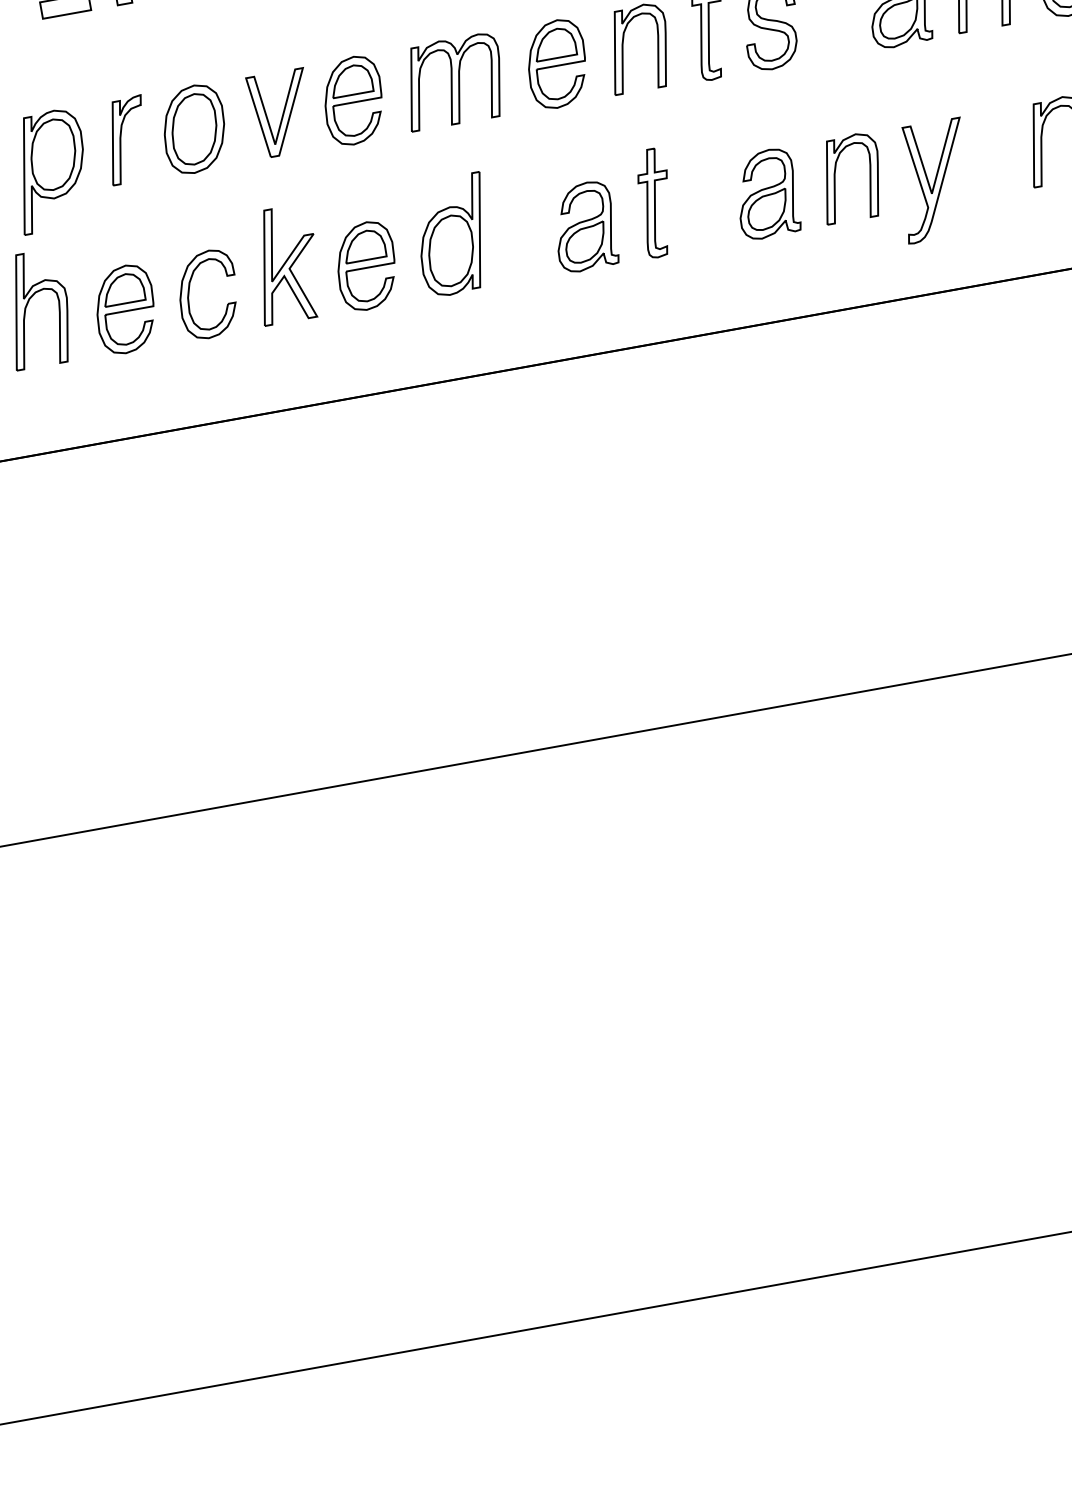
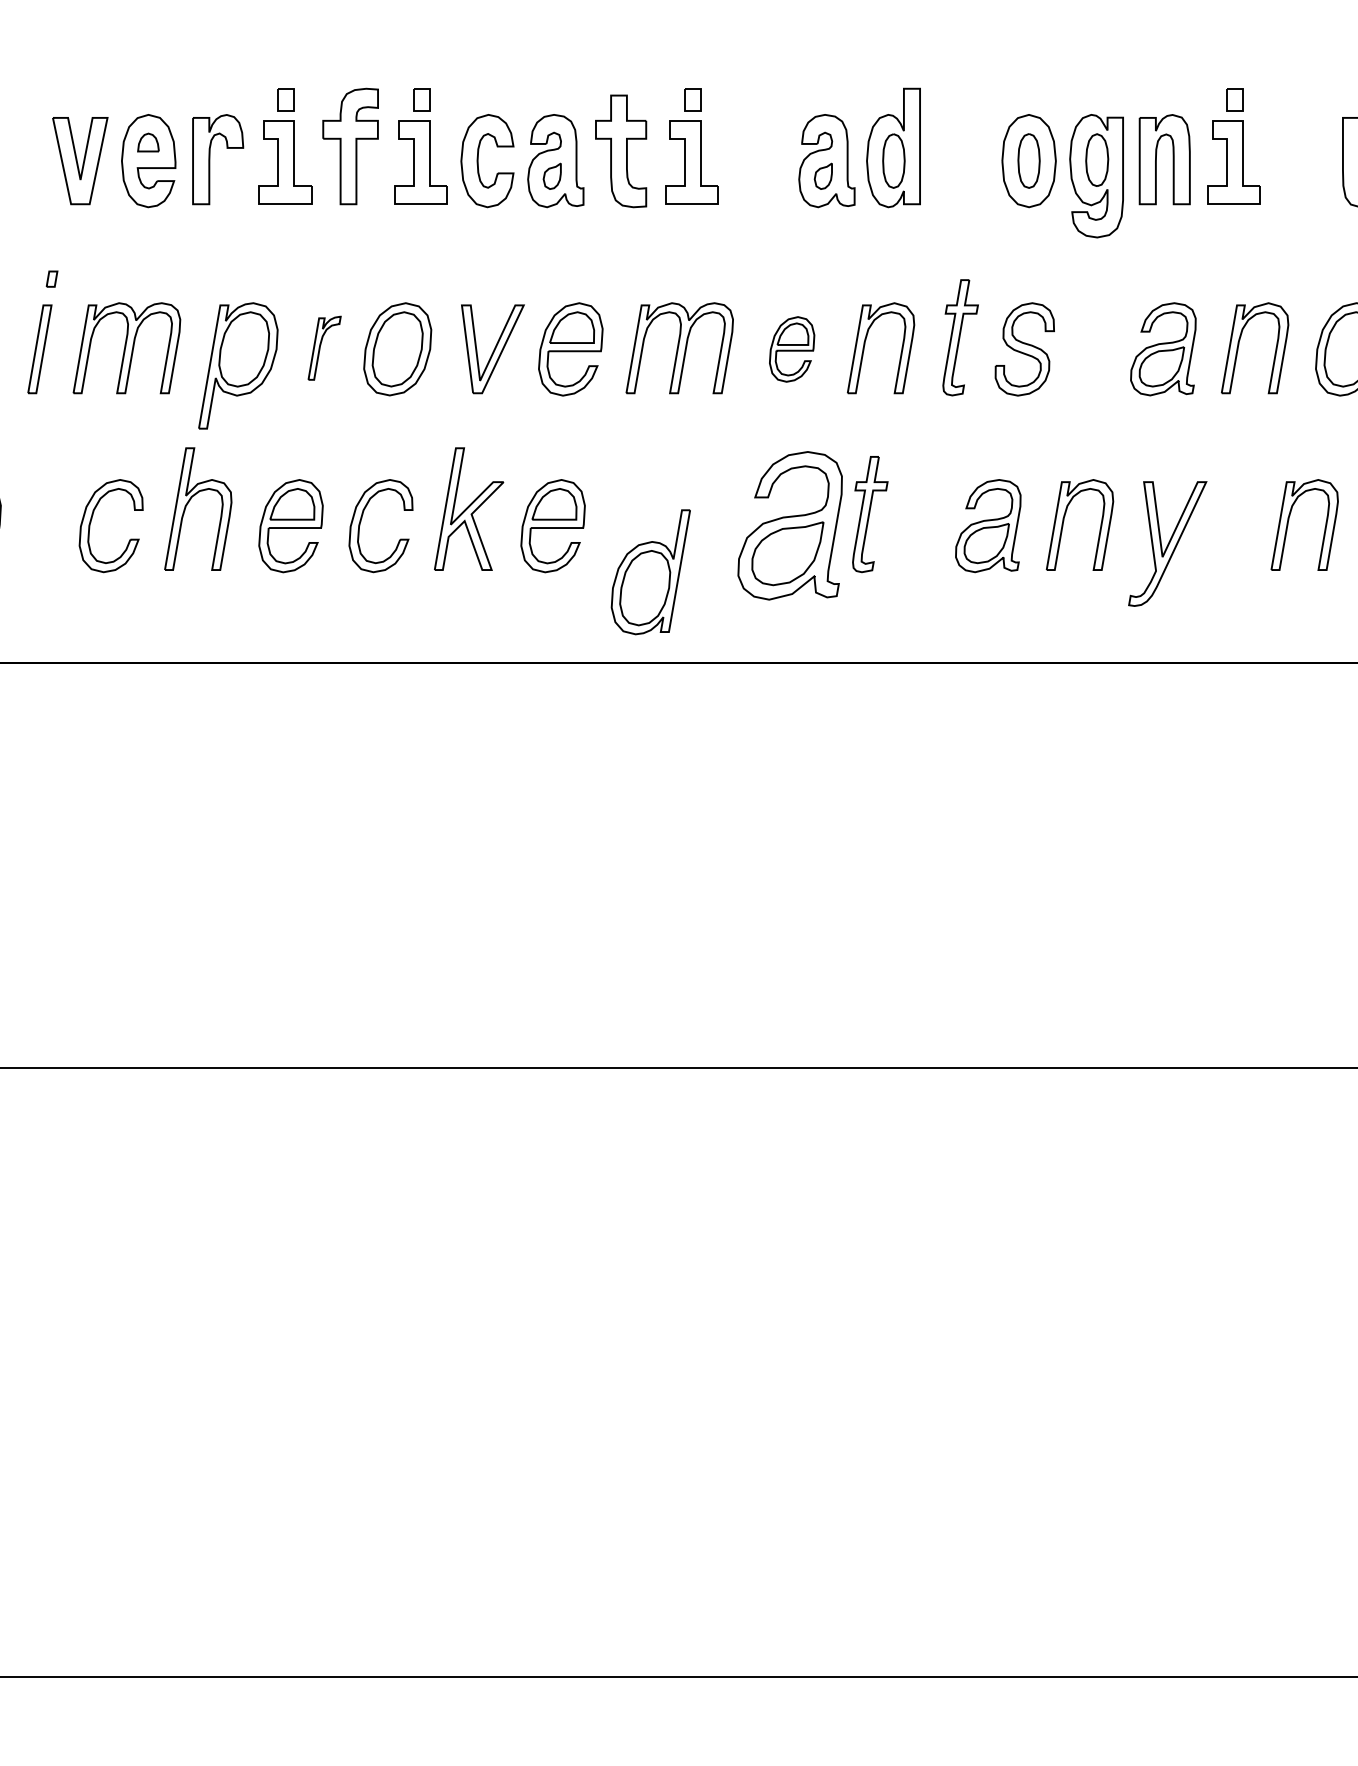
part: (556, 64) -> (791, 349), size x0.7
part: (126, 140) -> (324, 348), size x0.7
part: (584, 227) -> (790, 526), size x1.6
part: (453, 235) -> (650, 572), moved

